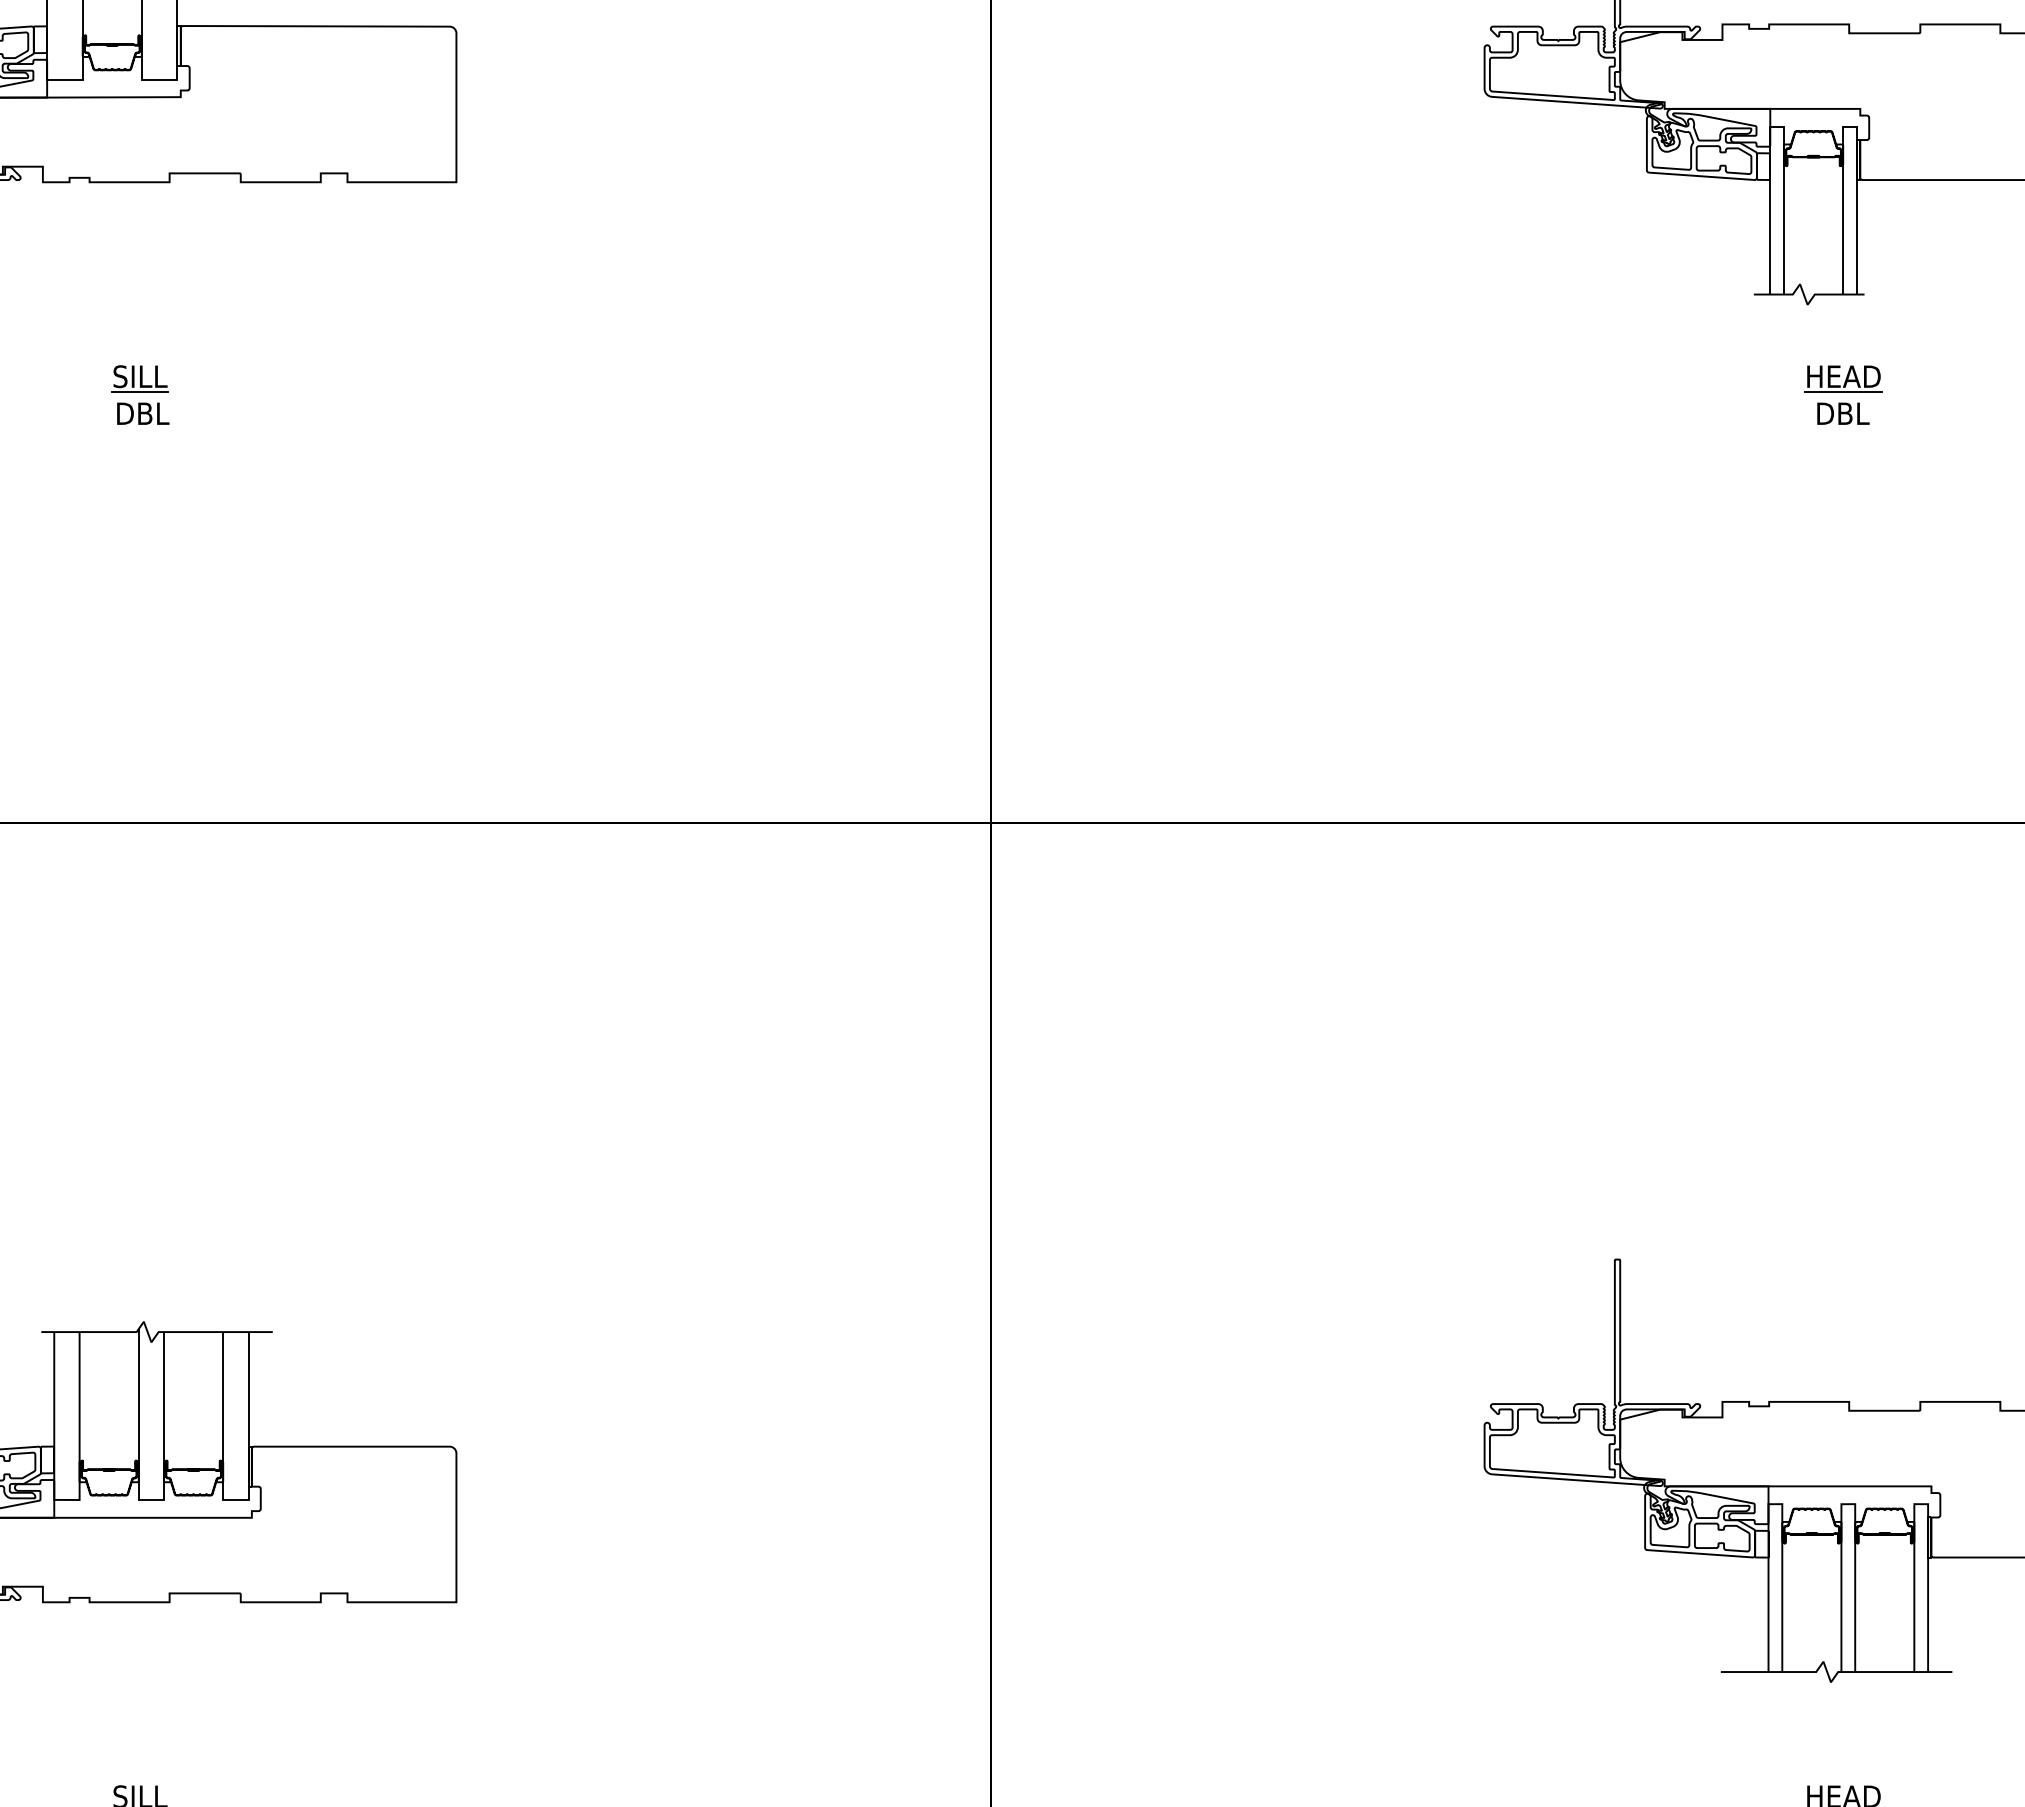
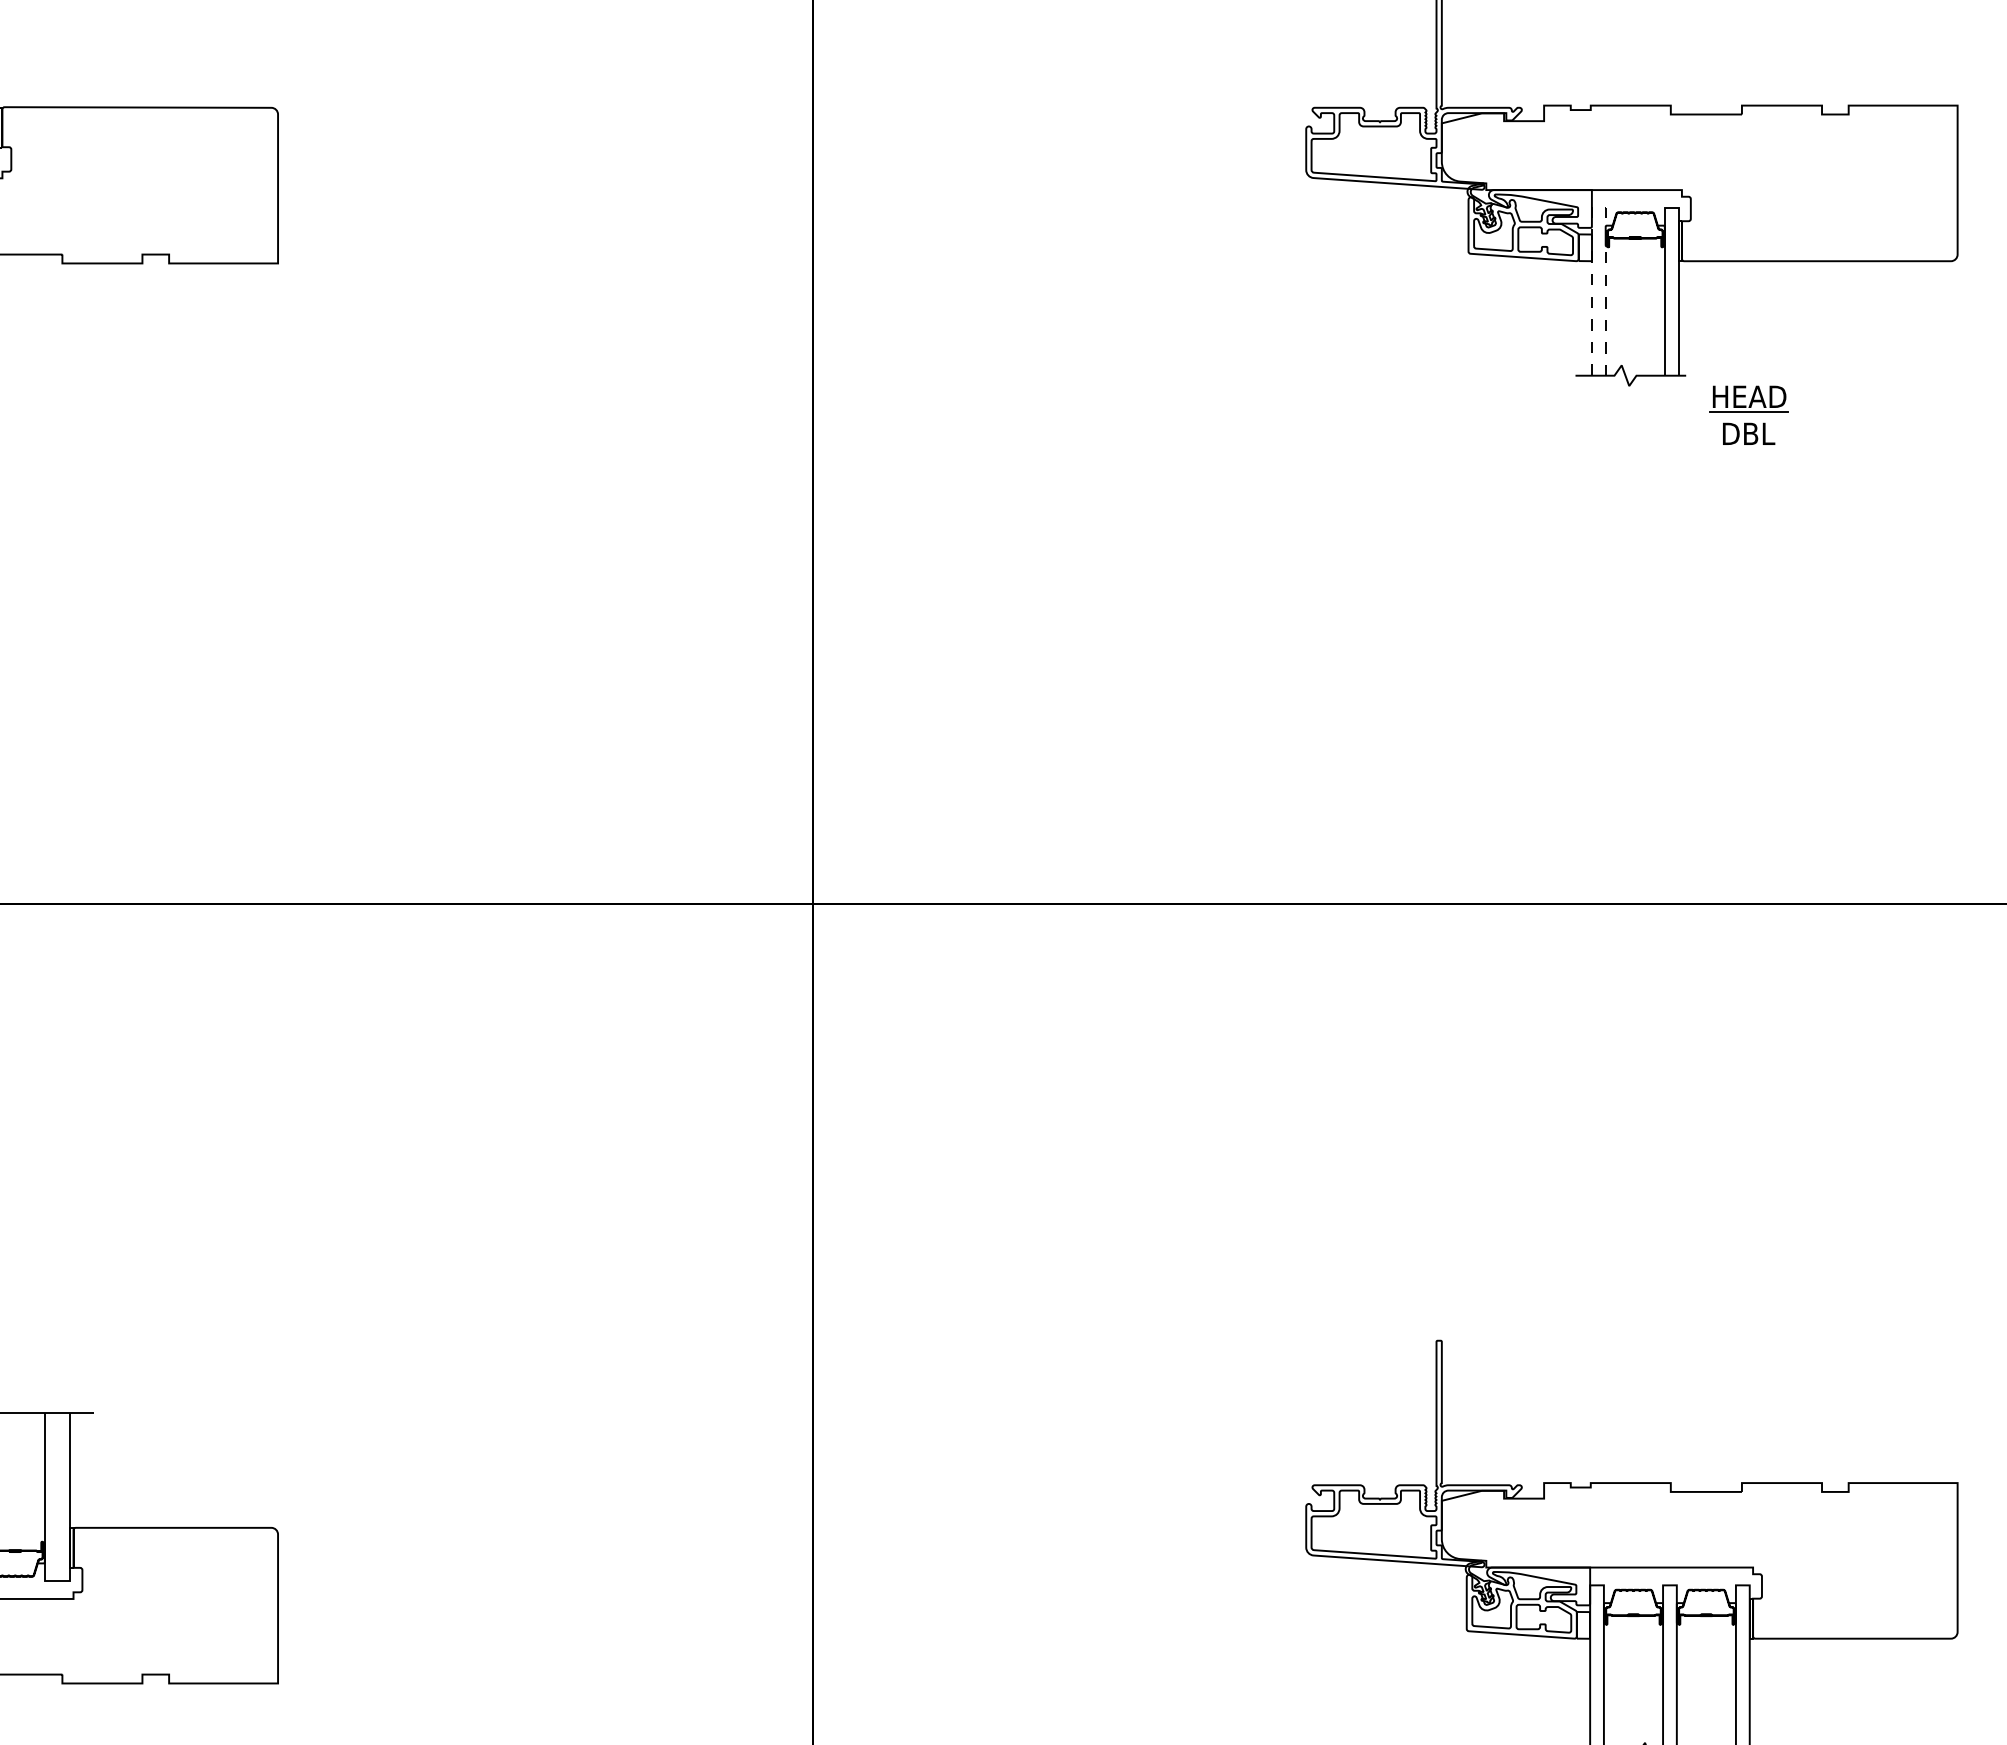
line: (1777, 126) -> (1599, 207), solid -> dashed
part: (1843, 394) -> (1749, 414), moved

